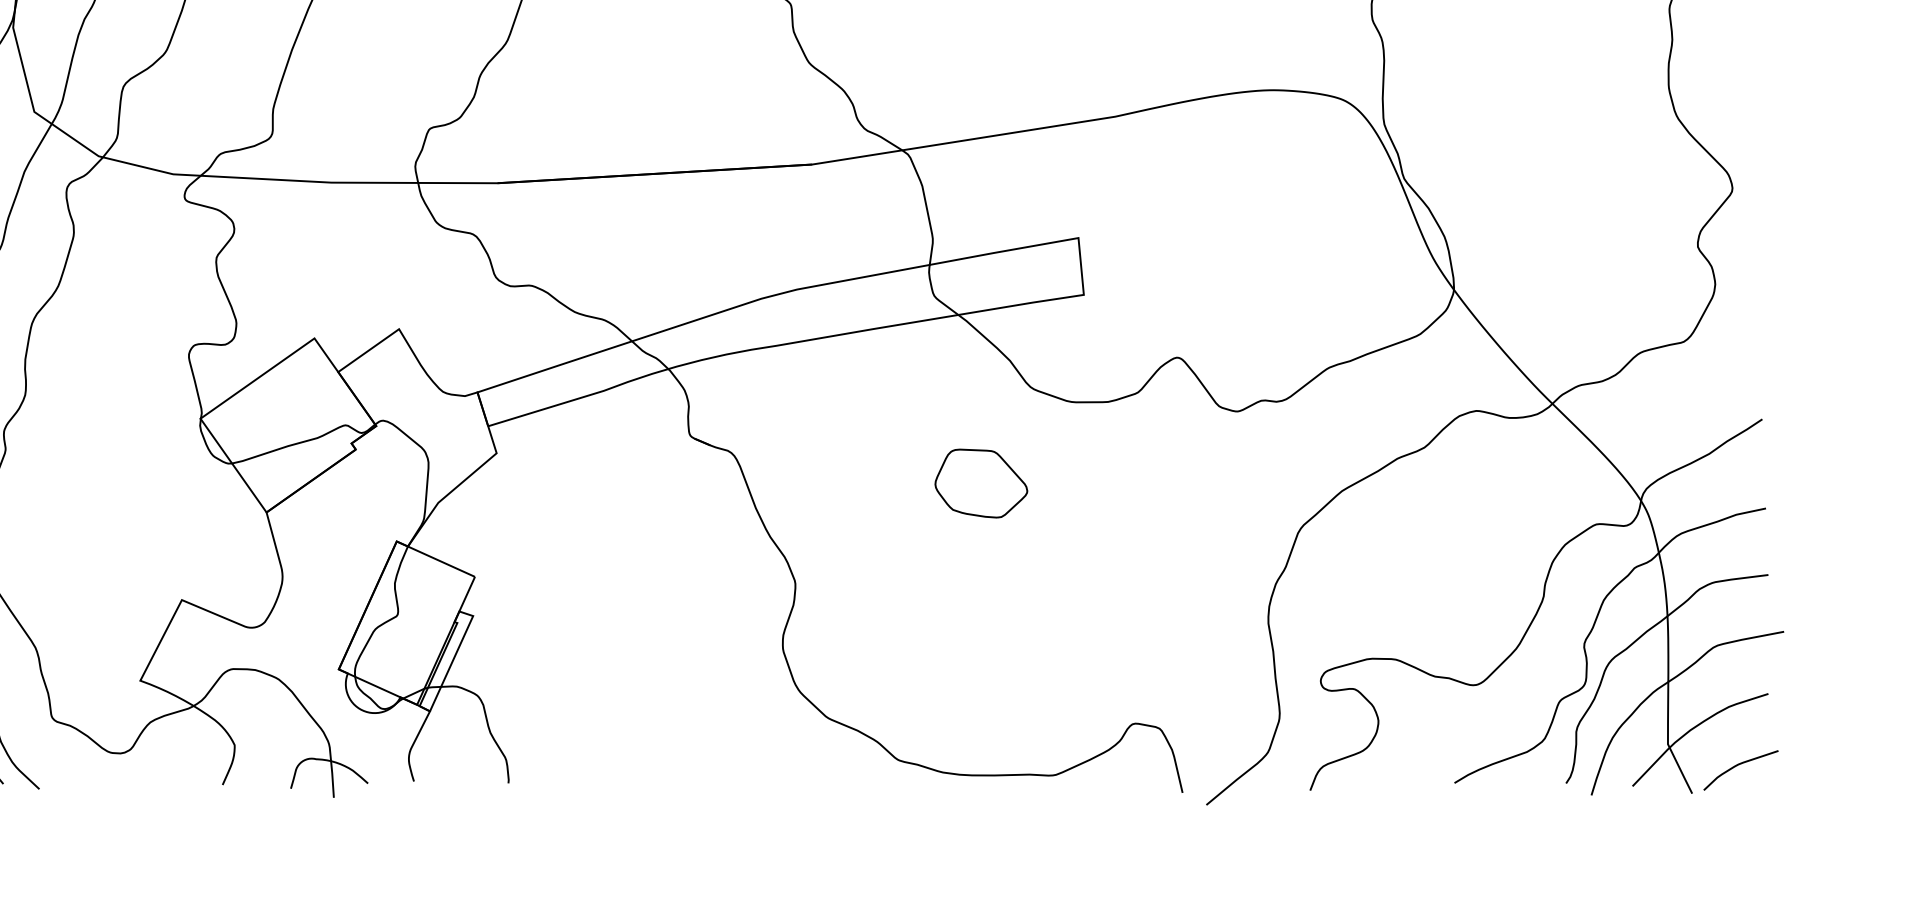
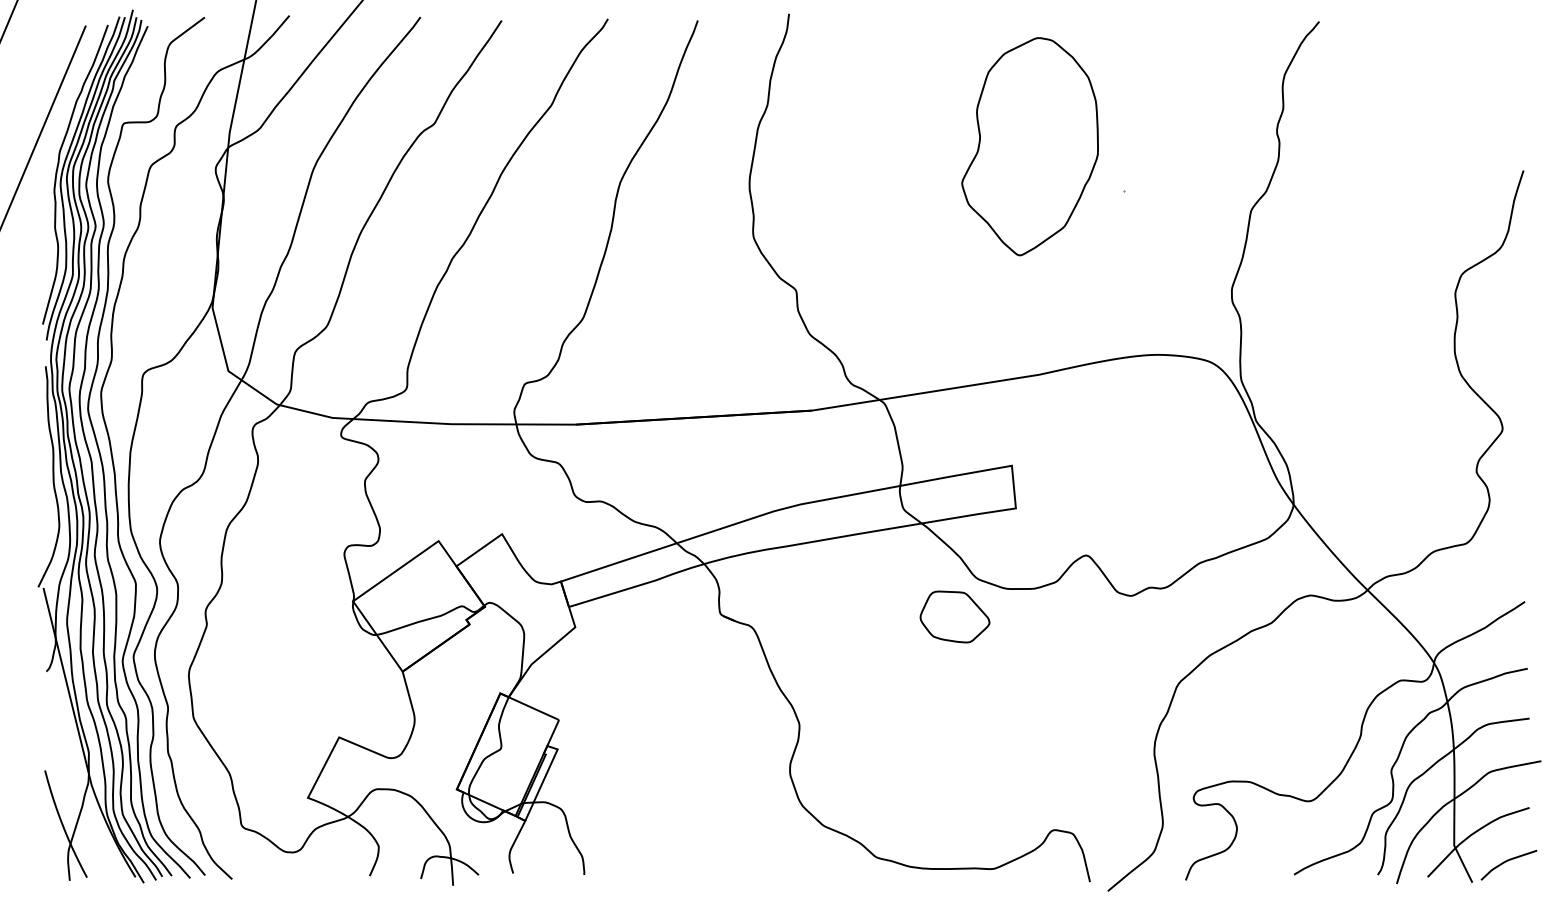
part: (980, 482) -> (954, 616), moved

